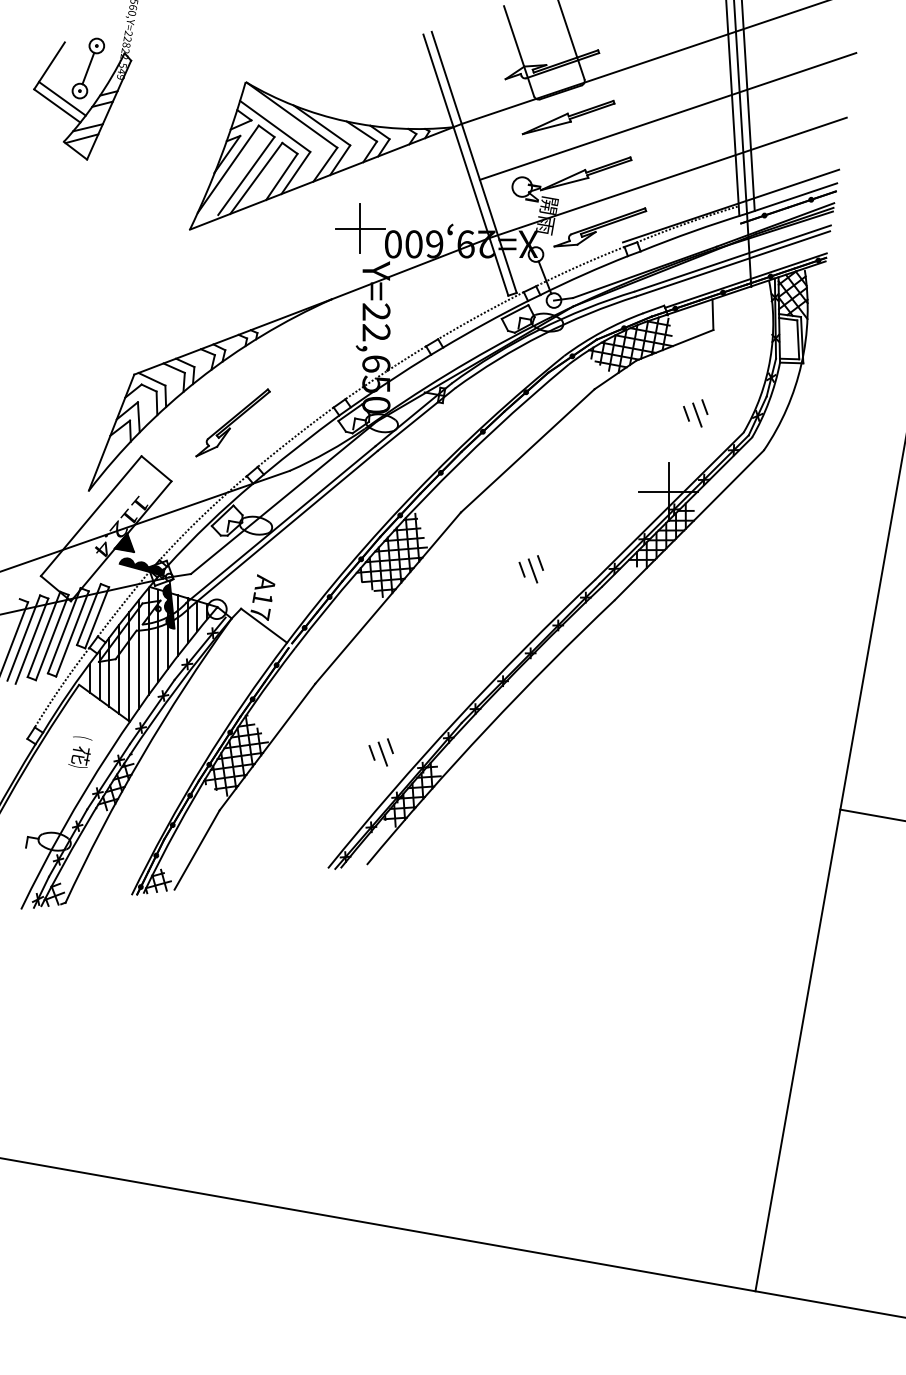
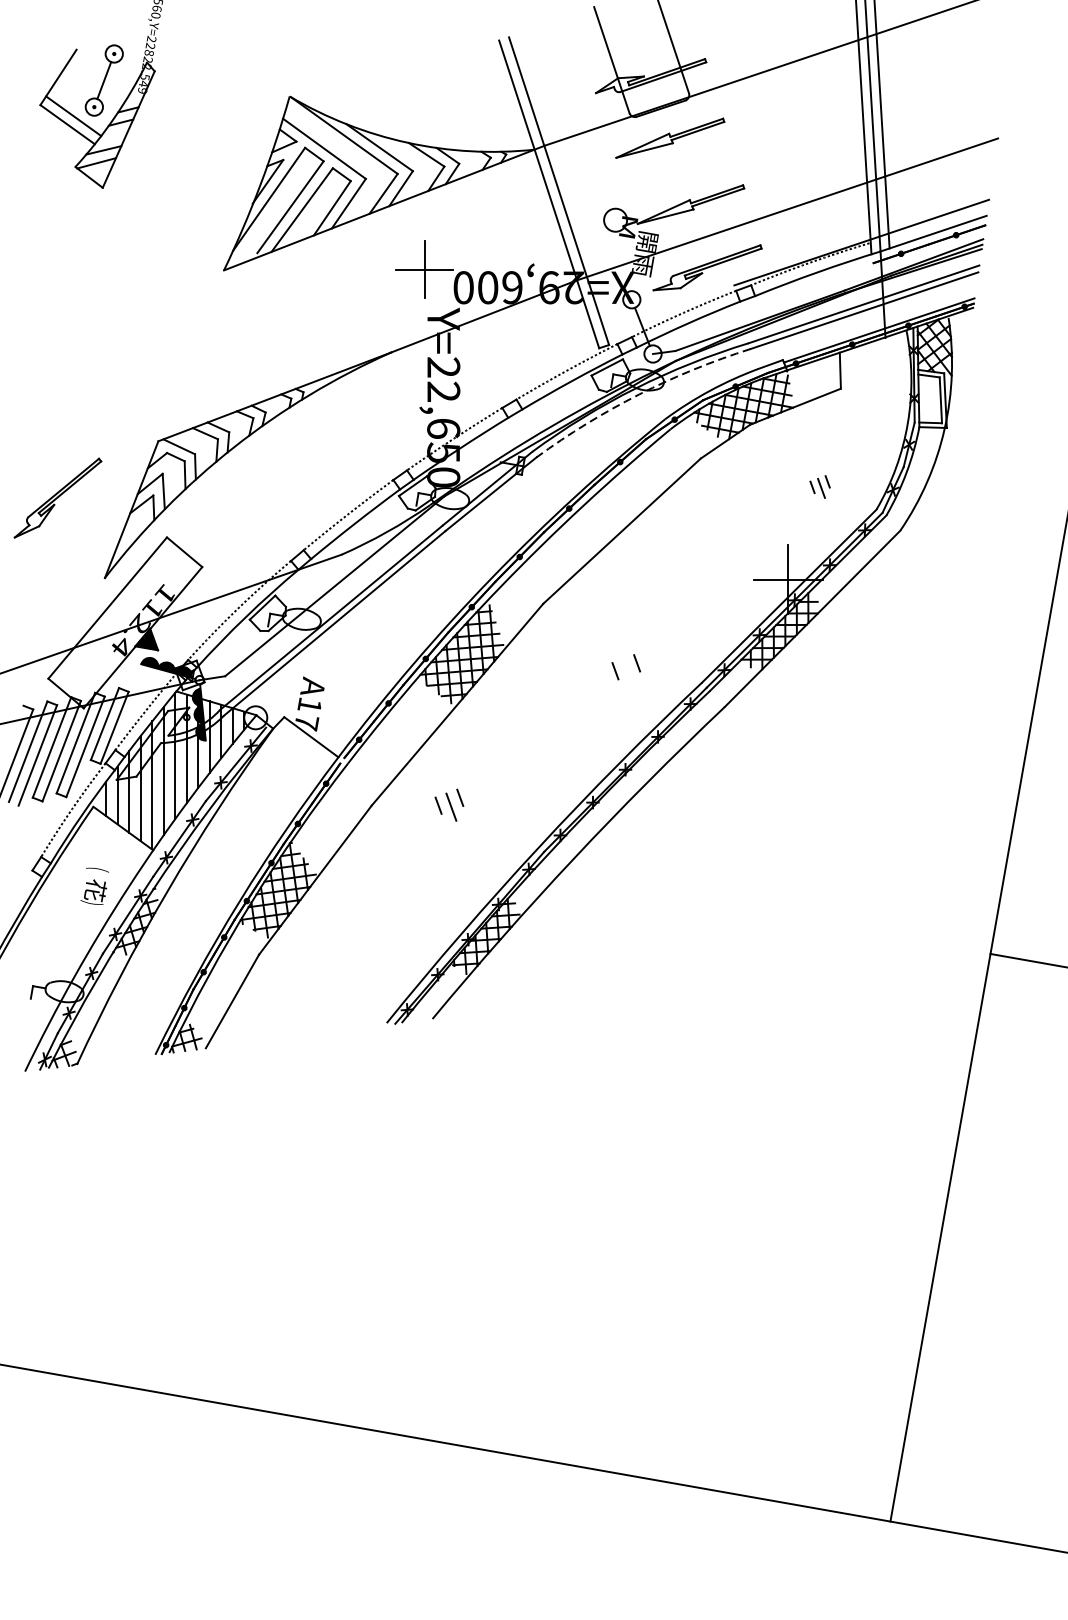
line: (667, 116) -> (786, 137), removed
arc: (542, 334) -> (639, 393), solid -> dashed
part: (695, 413) -> (819, 487), size x0.7
part: (232, 422) -> (57, 497), moved
line: (532, 570) -> (627, 672), removed
part: (380, 752) -> (448, 805), moved

